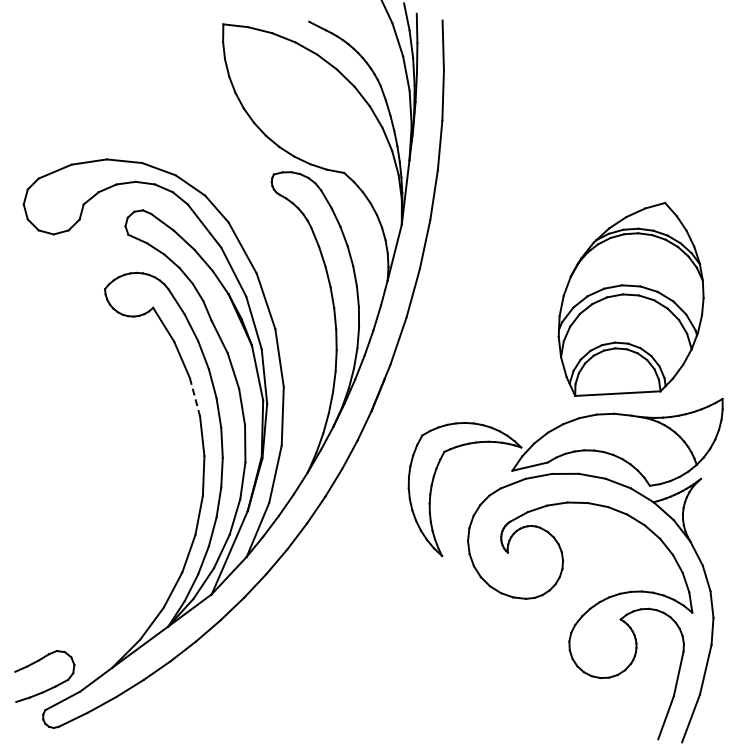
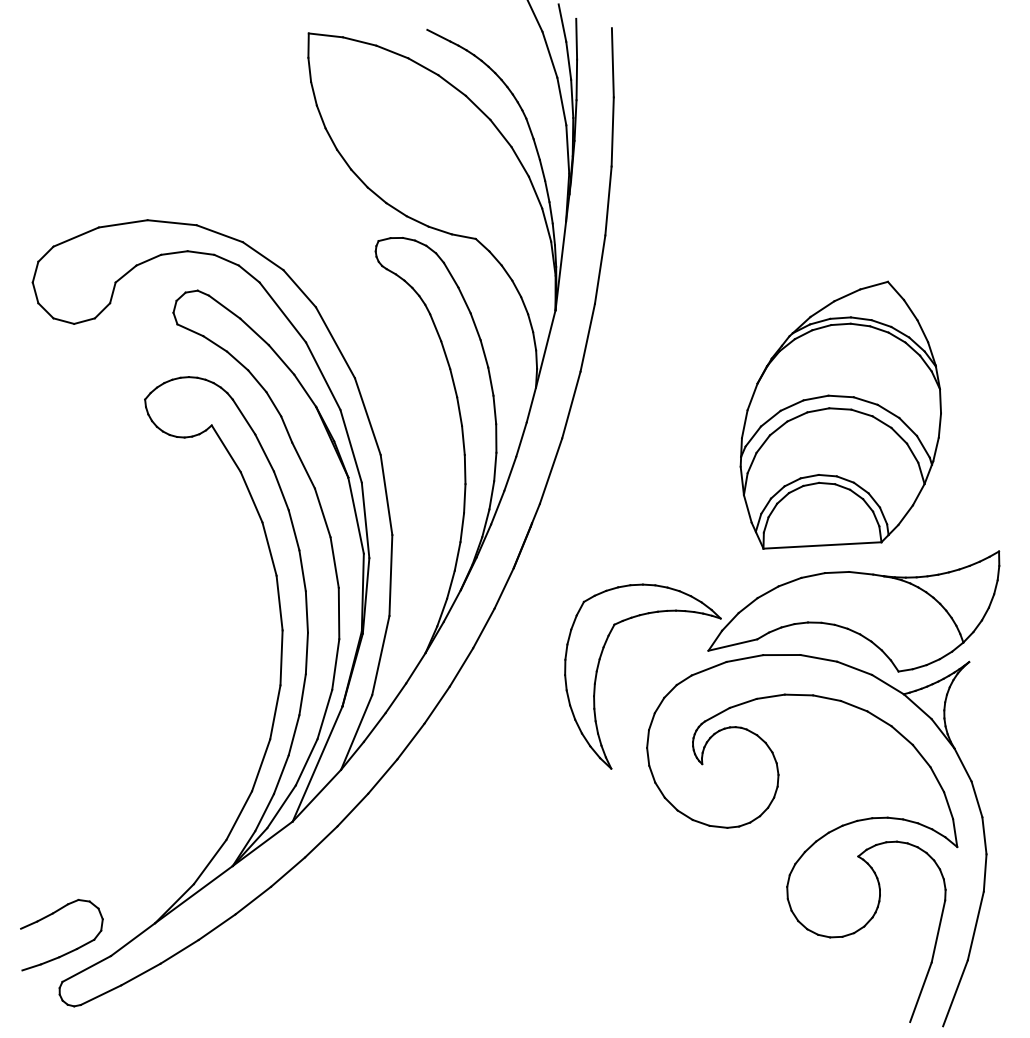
part: (630, 298) -> (839, 413), moved
line: (195, 397) -> (270, 549), dashed -> solid

